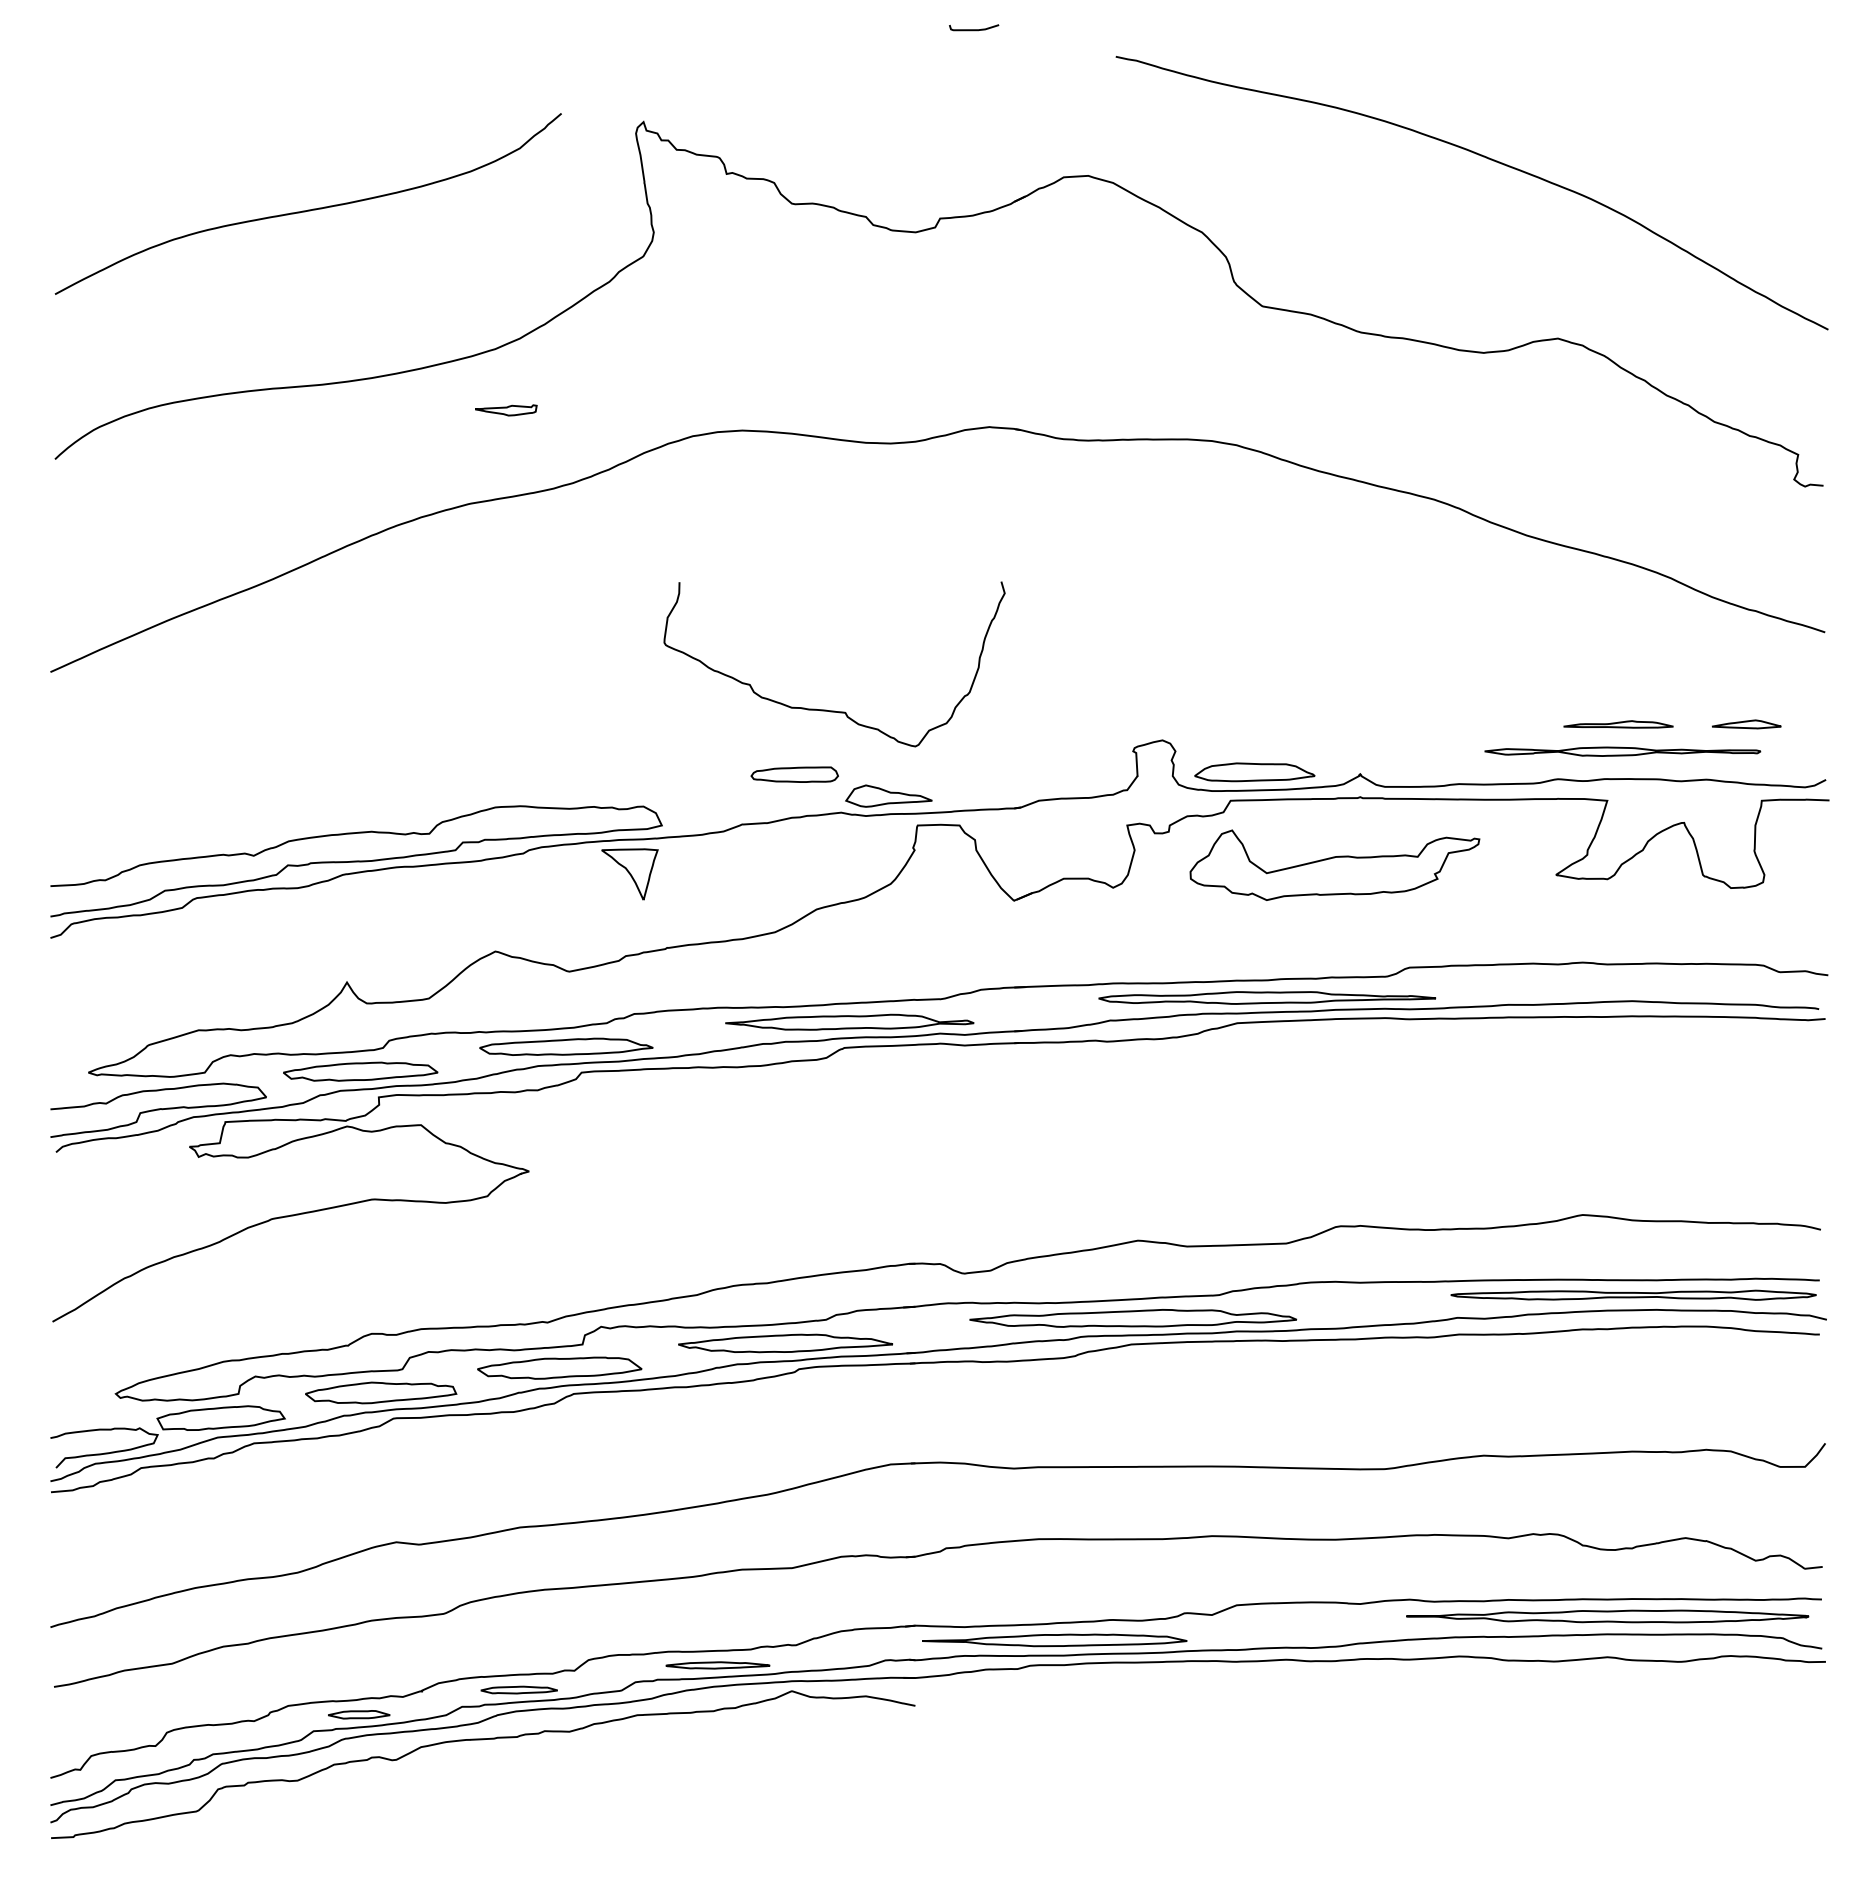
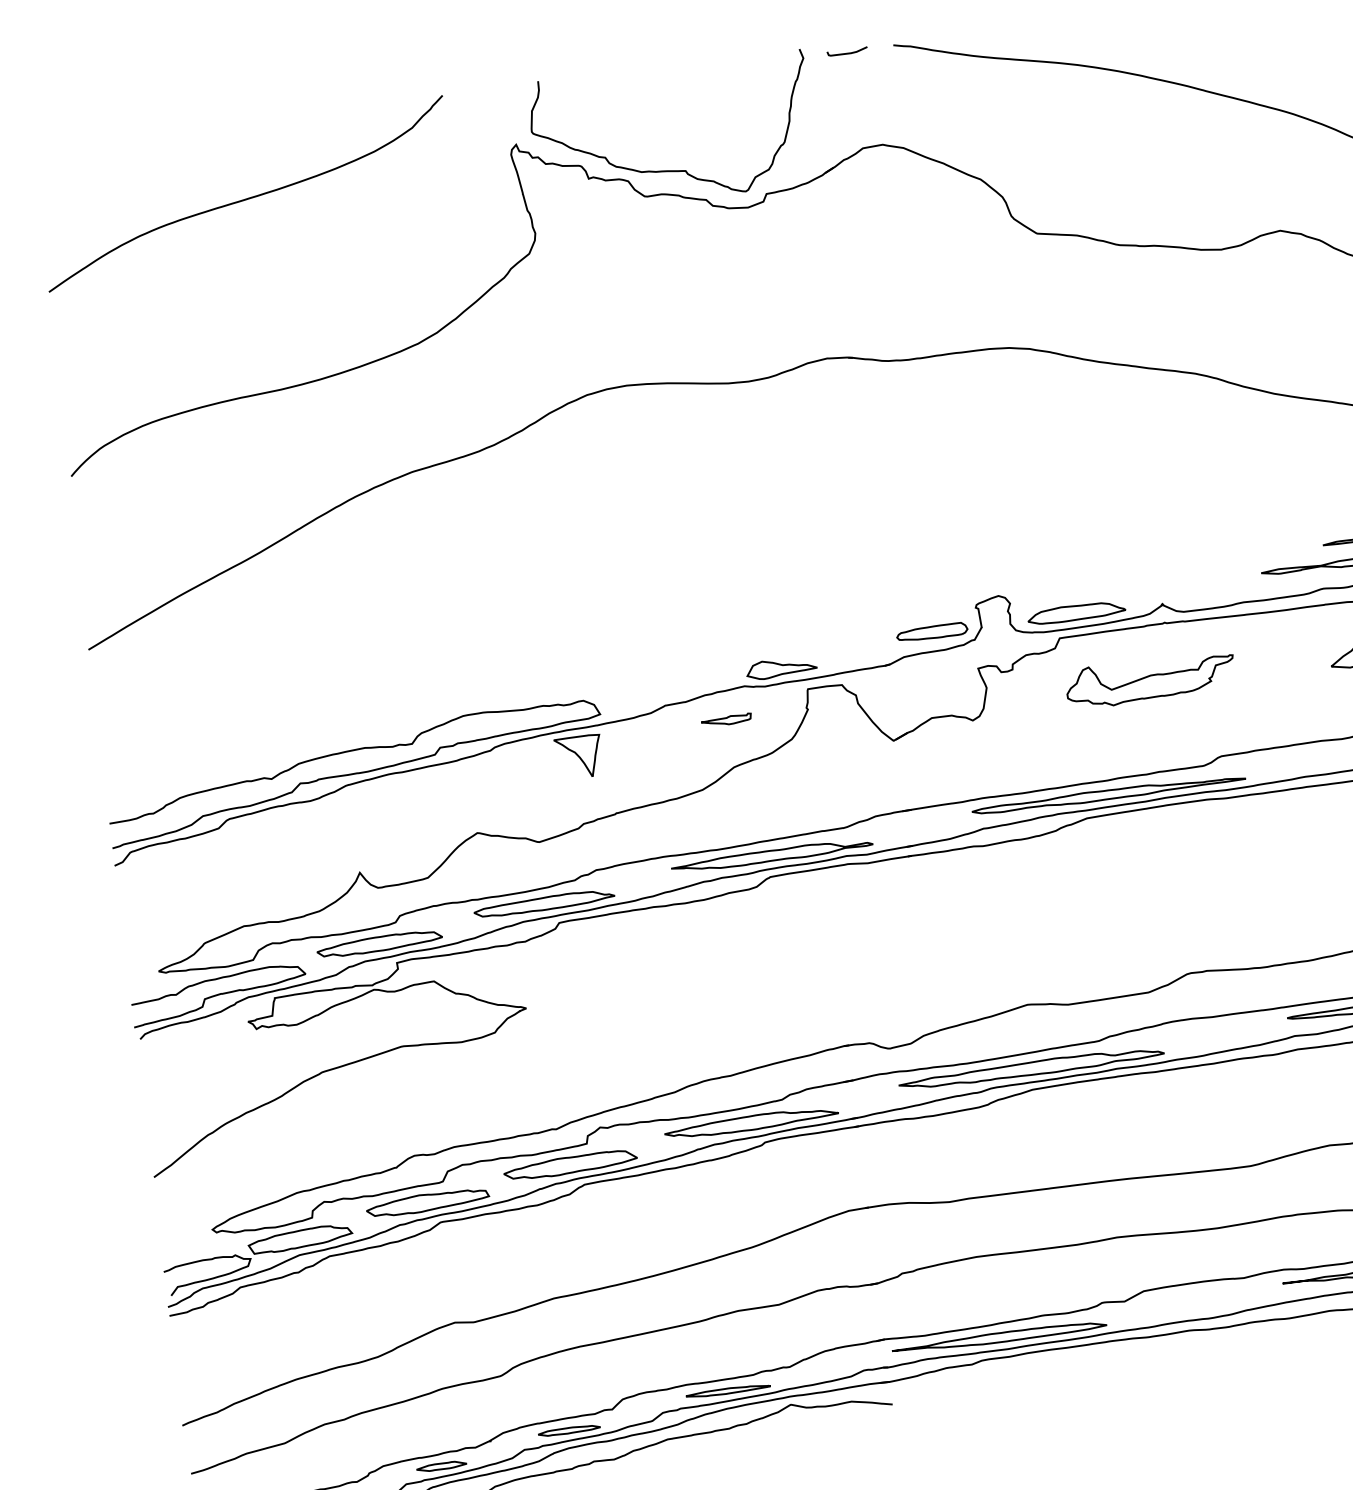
curve: (974, 29) -> (847, 53), moved
curve: (307, 209) -> (245, 198), moved
part: (506, 410) -> (726, 720), moved
curve: (826, 709) -> (670, 170), moved
part: (794, 774) -> (931, 632), moved
part: (1334, 864) -> (1150, 679), size x0.71

